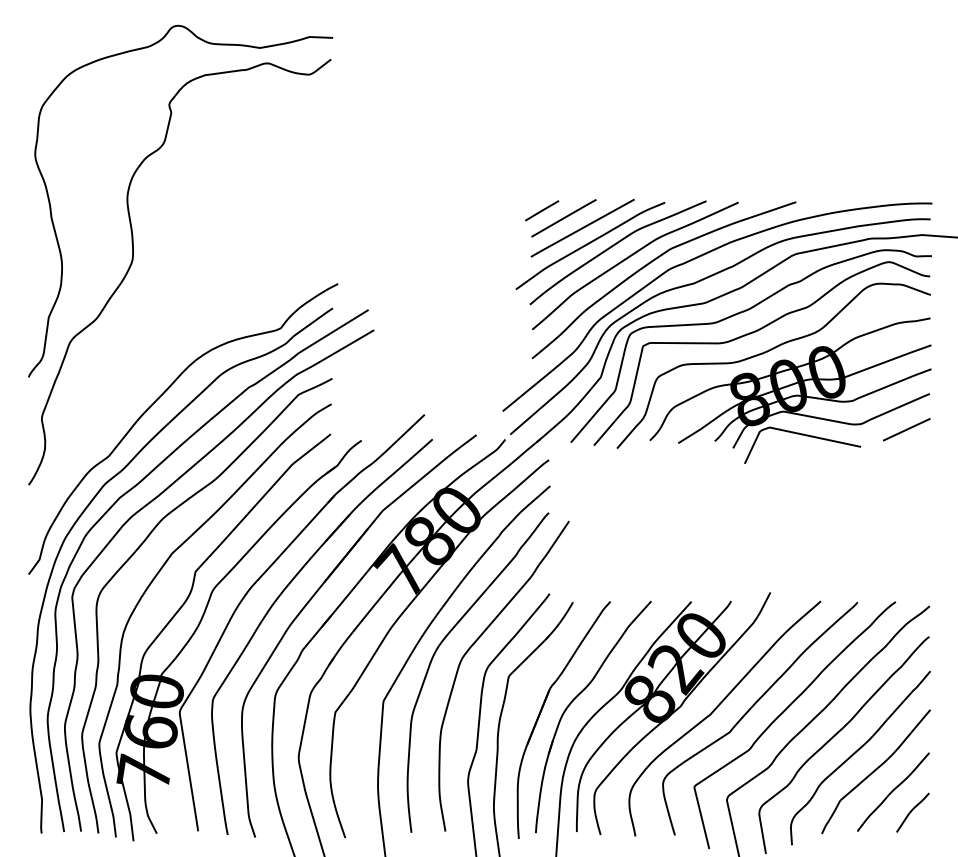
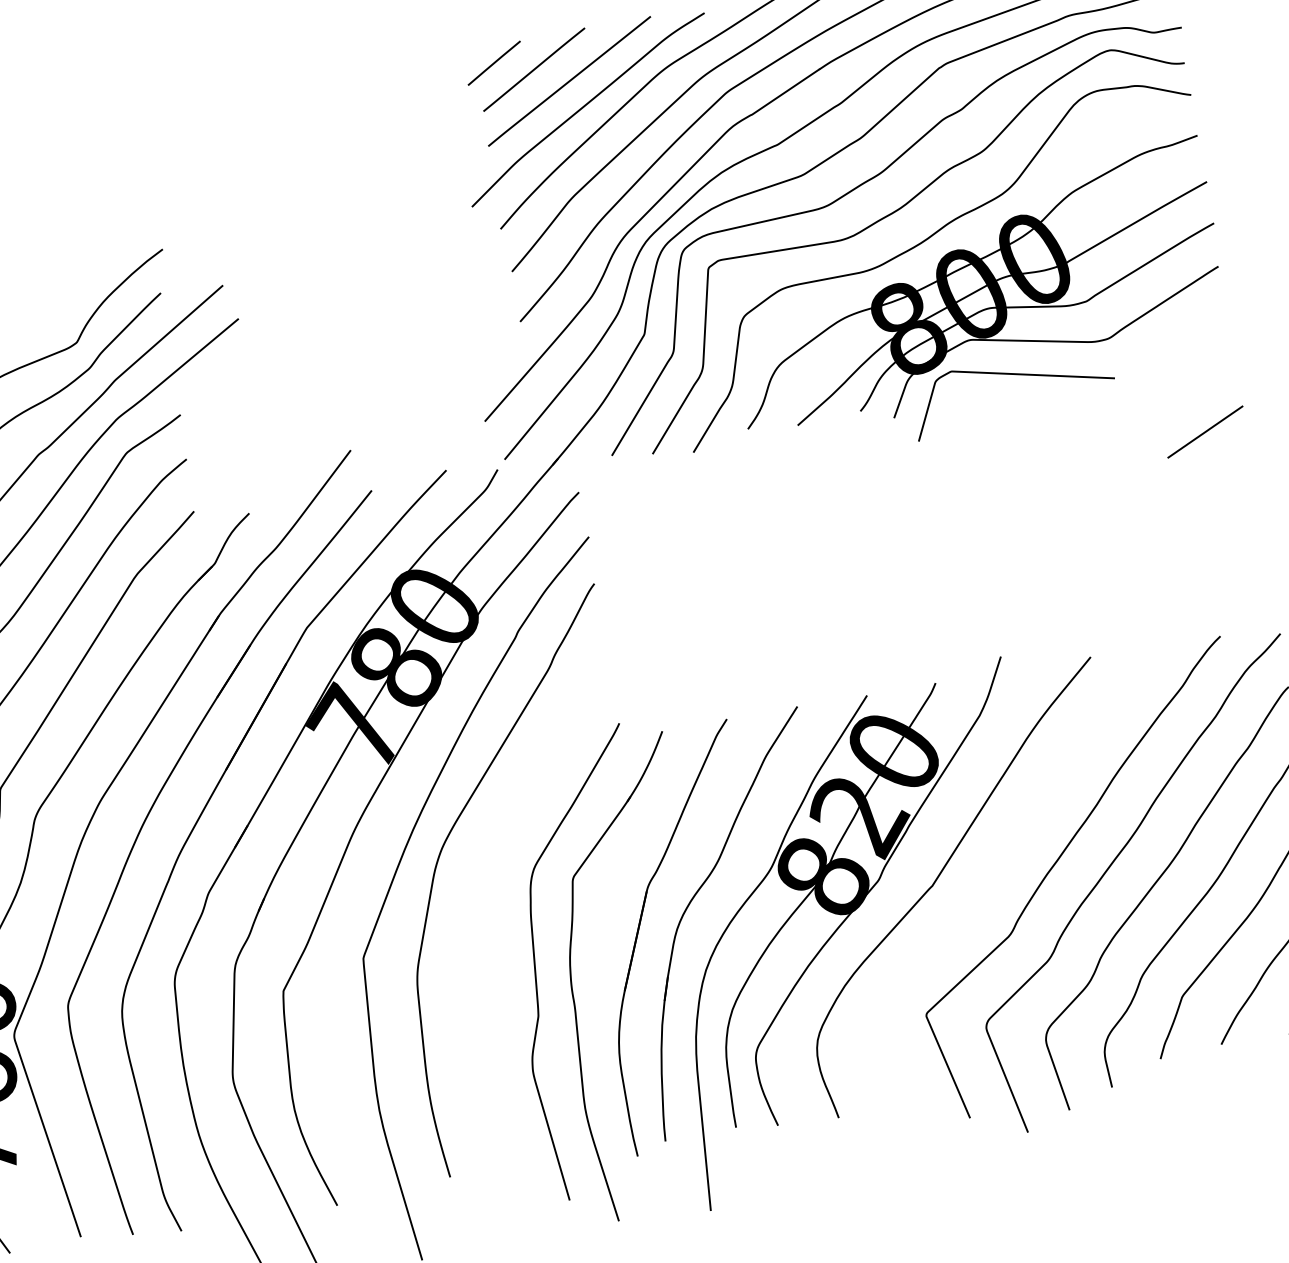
line: (906, 429) -> (1204, 431), moved
curve: (469, 650) -> (497, 845), removed
curve: (751, 709) -> (1002, 864), removed

